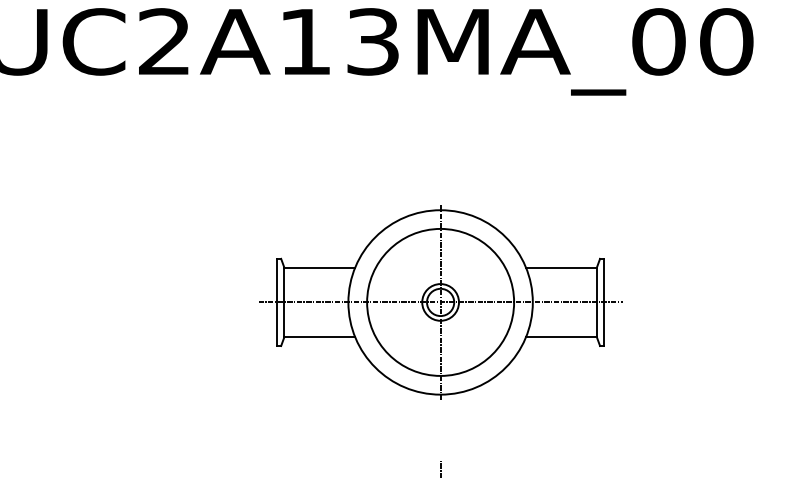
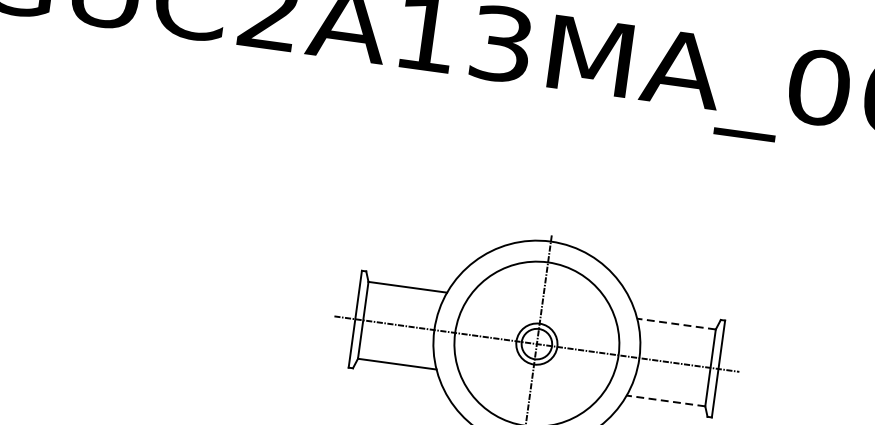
line: (560, 267) -> (675, 323), solid -> dashed
line: (560, 337) -> (664, 401), solid -> dashed

